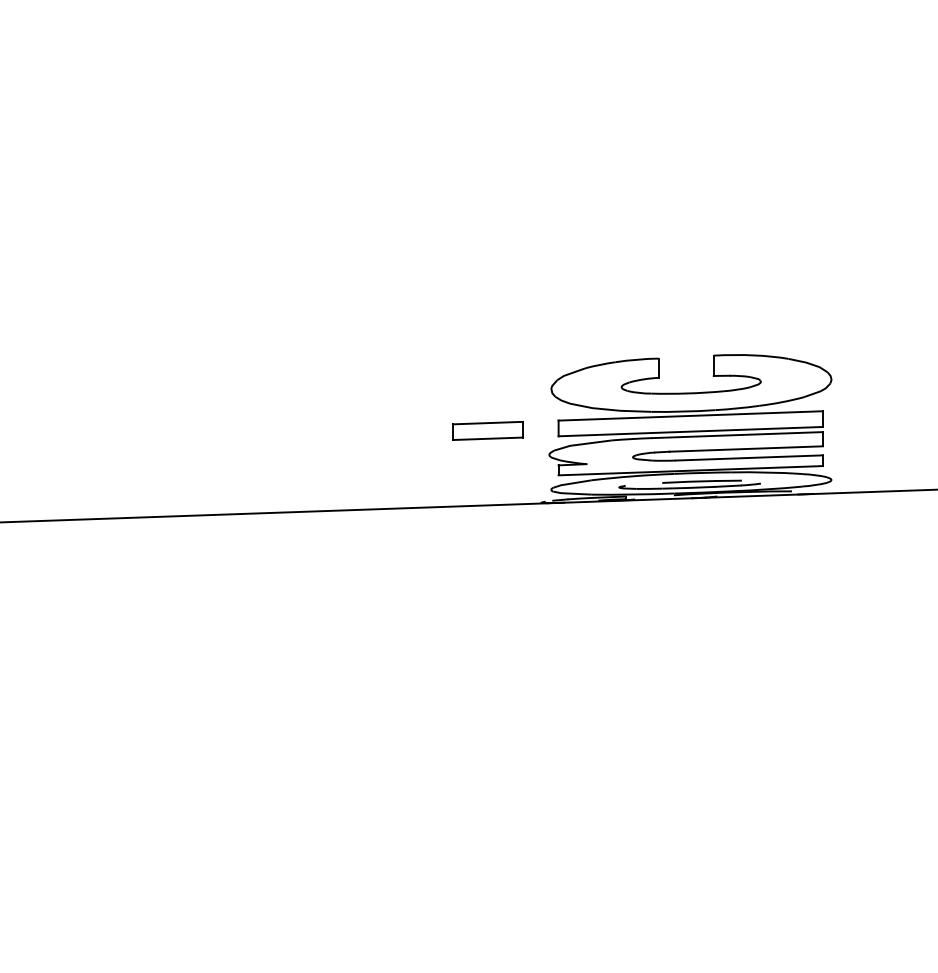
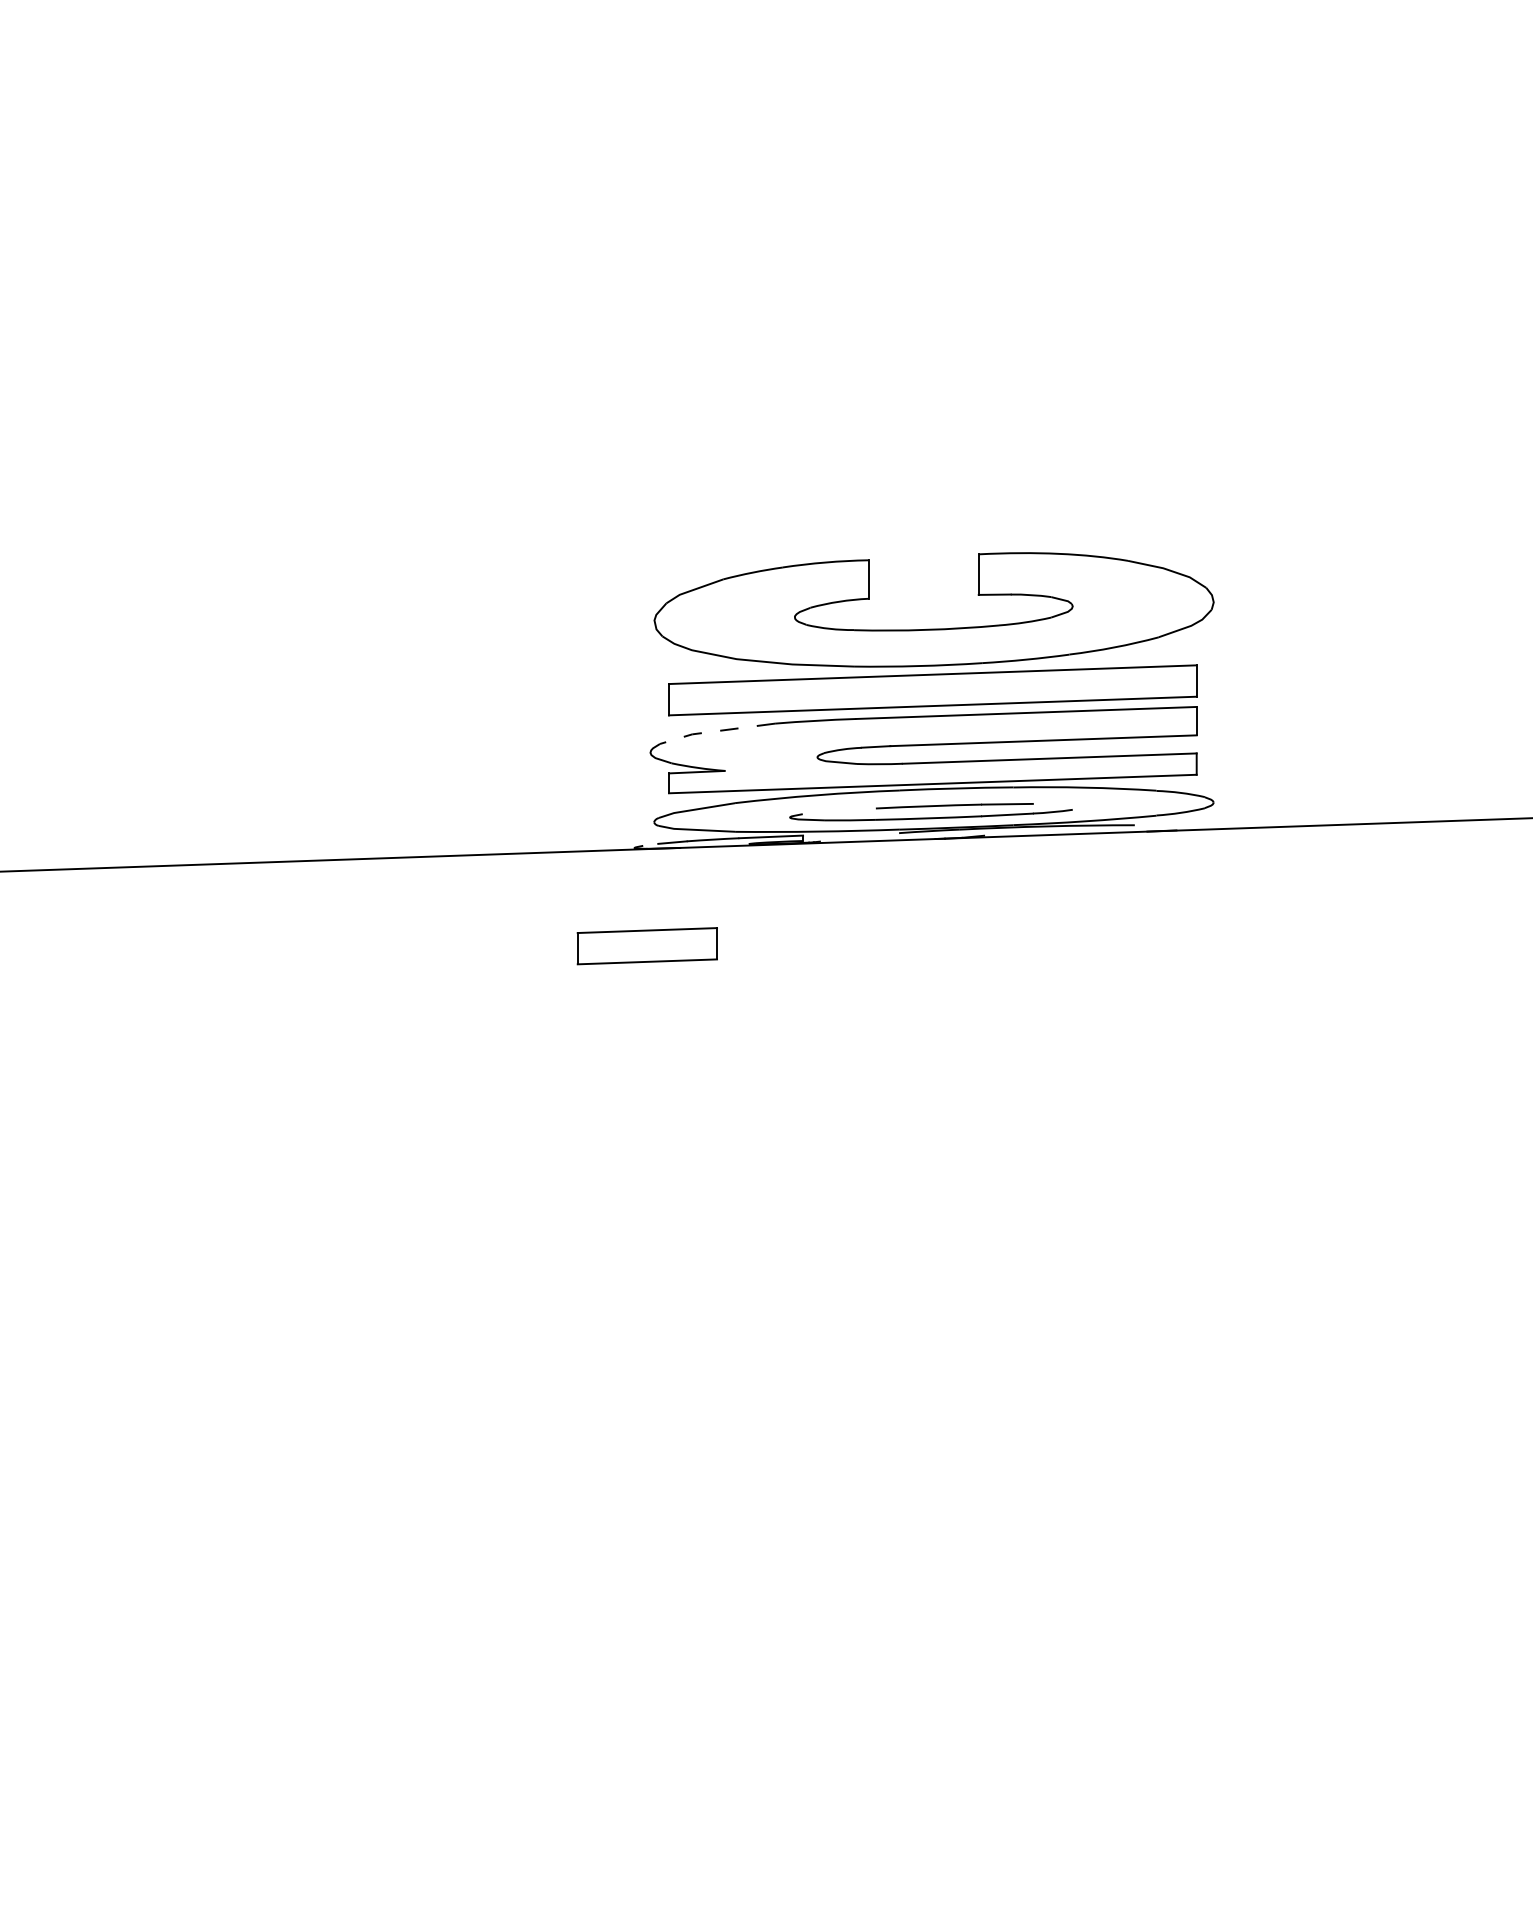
part: (487, 430) -> (646, 945), moved
line: (582, 444) -> (716, 731), solid -> dashed

